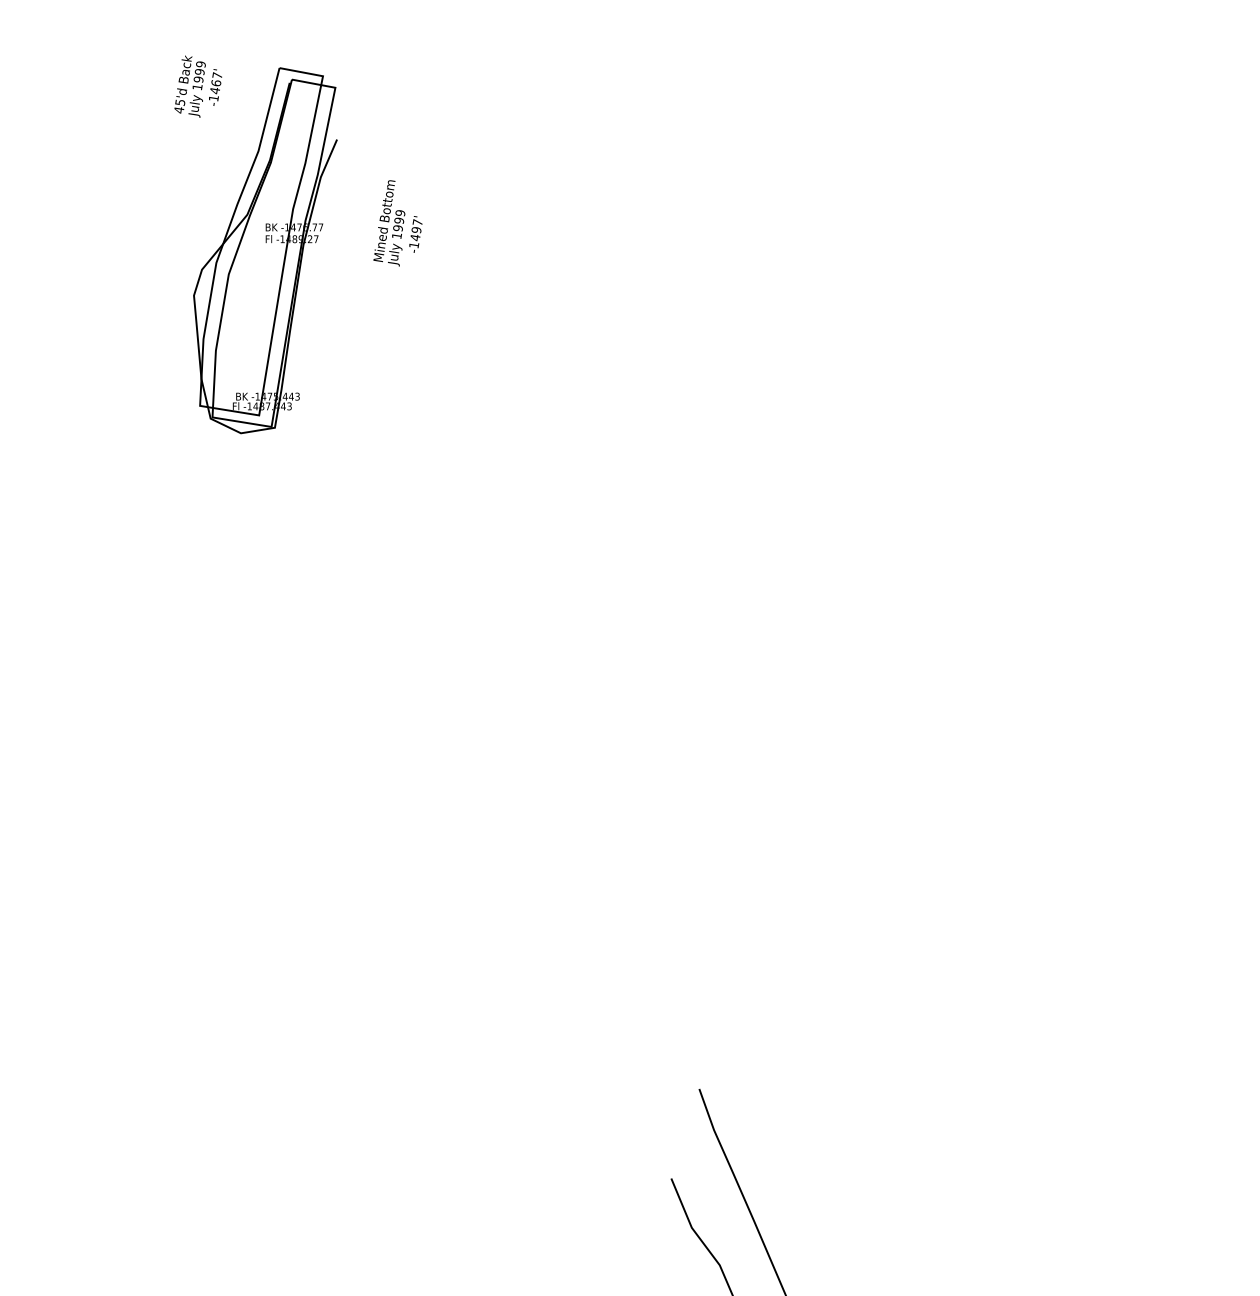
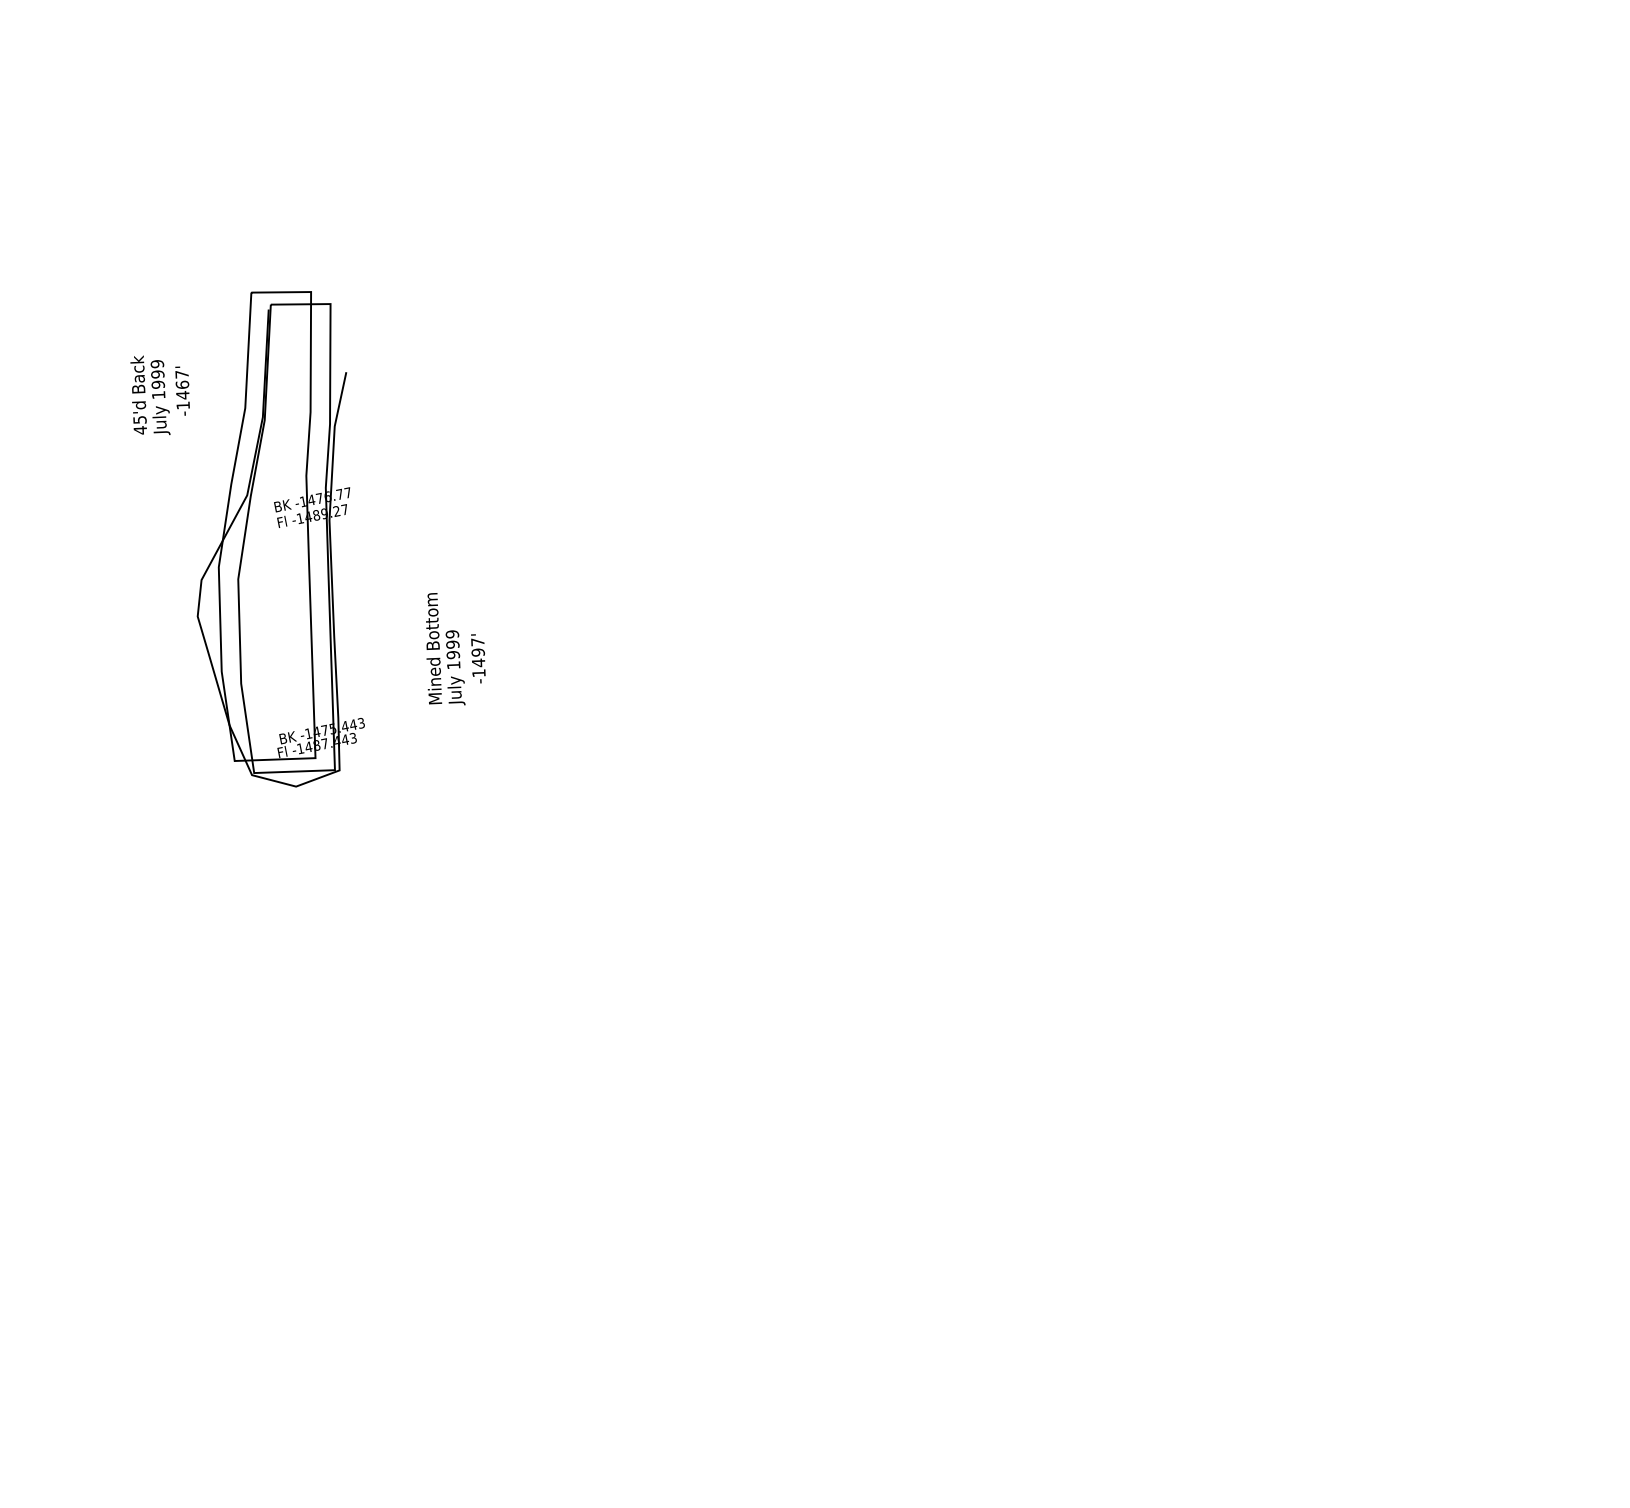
text: (198, 86) -> (159, 393), moved
text: (397, 223) -> (451, 648), moved

